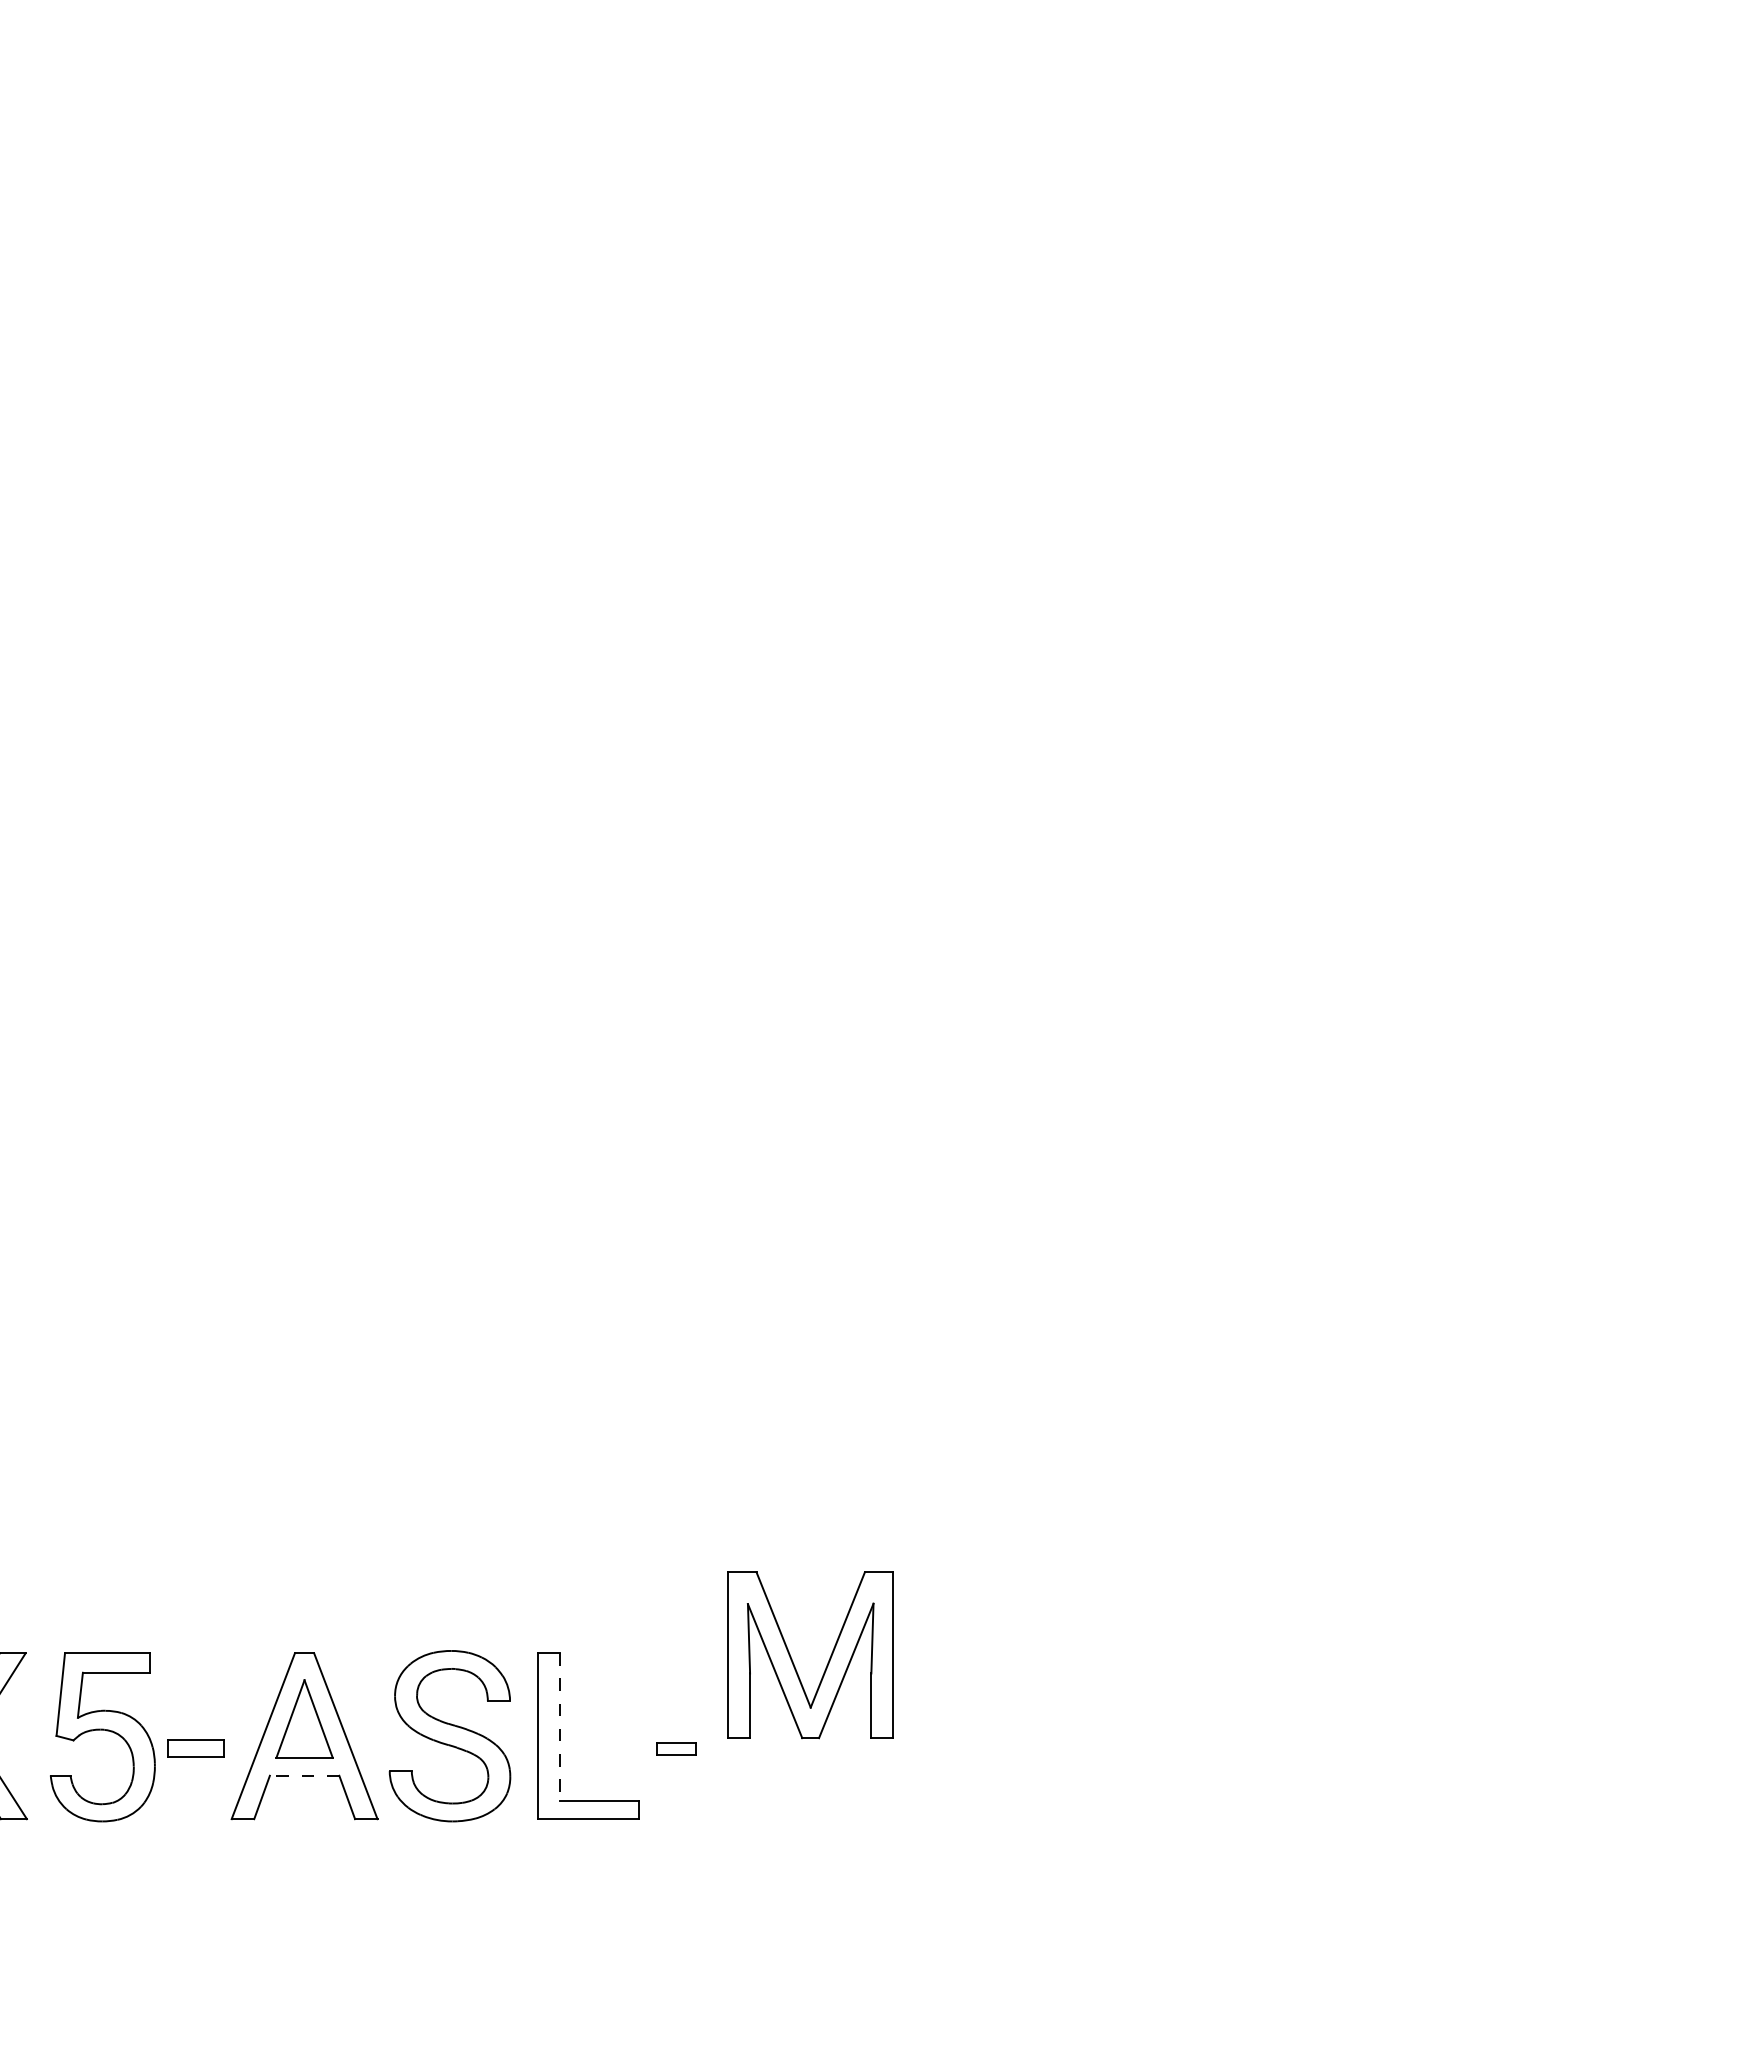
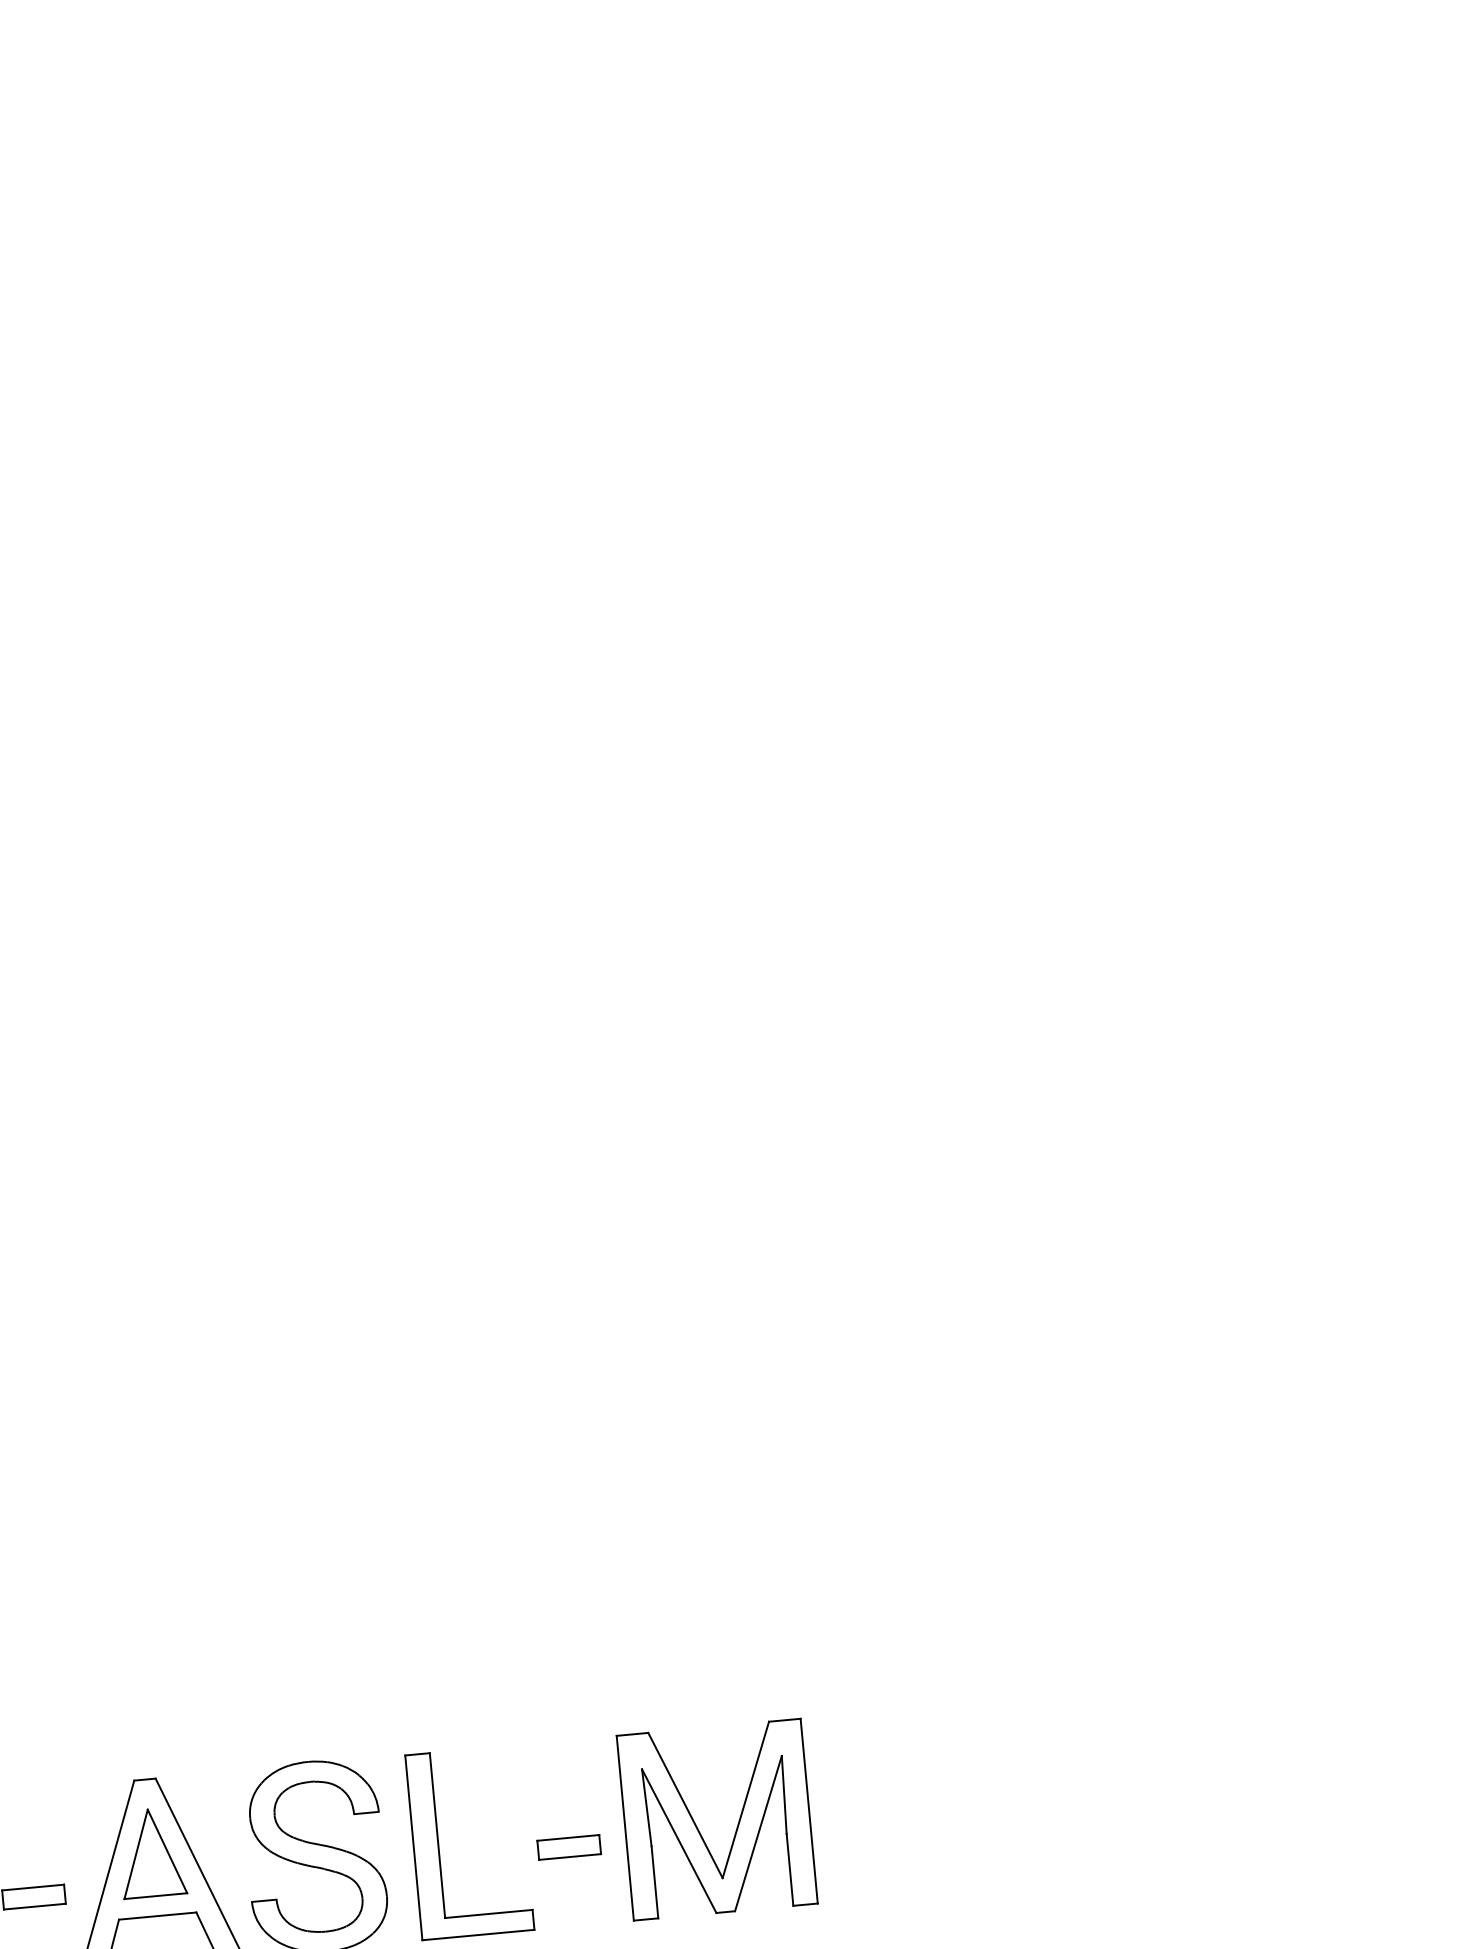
part: (793, 1661) -> (698, 1828), moved
line: (560, 1727) -> (437, 1835), dashed -> solid
part: (676, 1748) -> (569, 1847), size x1.43
line: (304, 1775) -> (157, 1915), dashed -> solid

